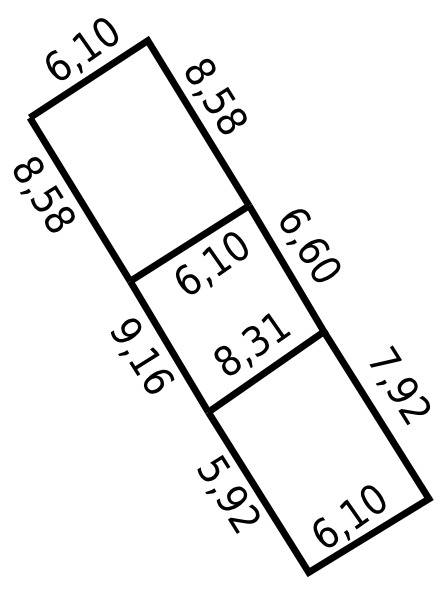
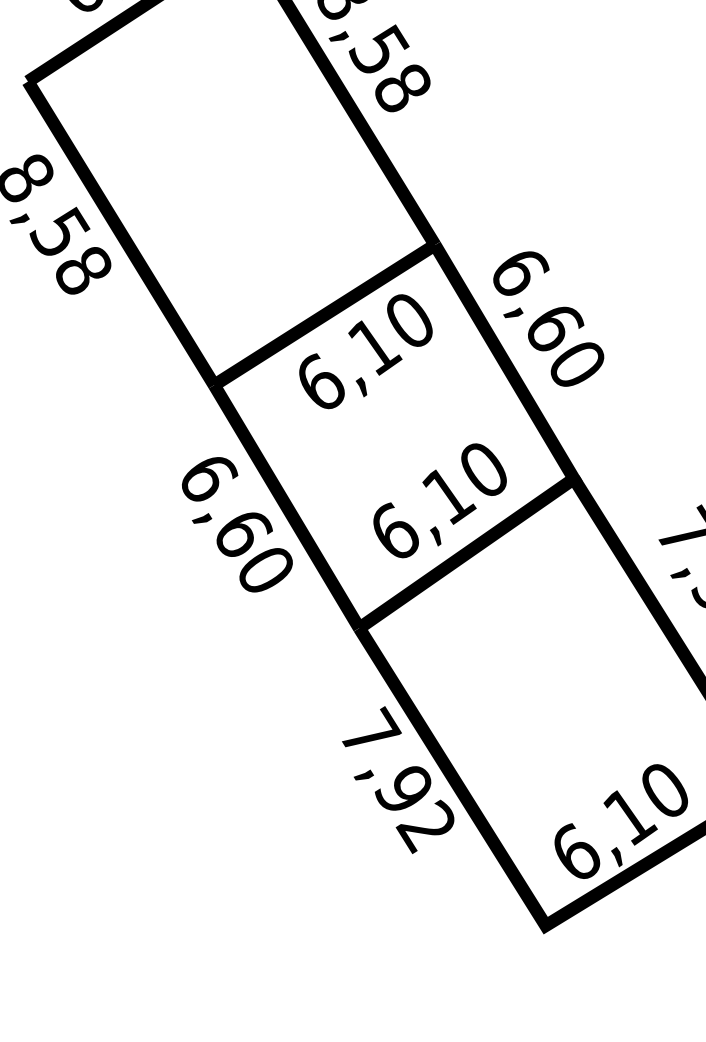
text: (252, 343) -> (441, 500), 8,31 -> 6,10
text: (142, 355) -> (237, 522), 9,16 -> 6,60
text: (214, 467) -> (370, 730), 5,92 -> 7,92

